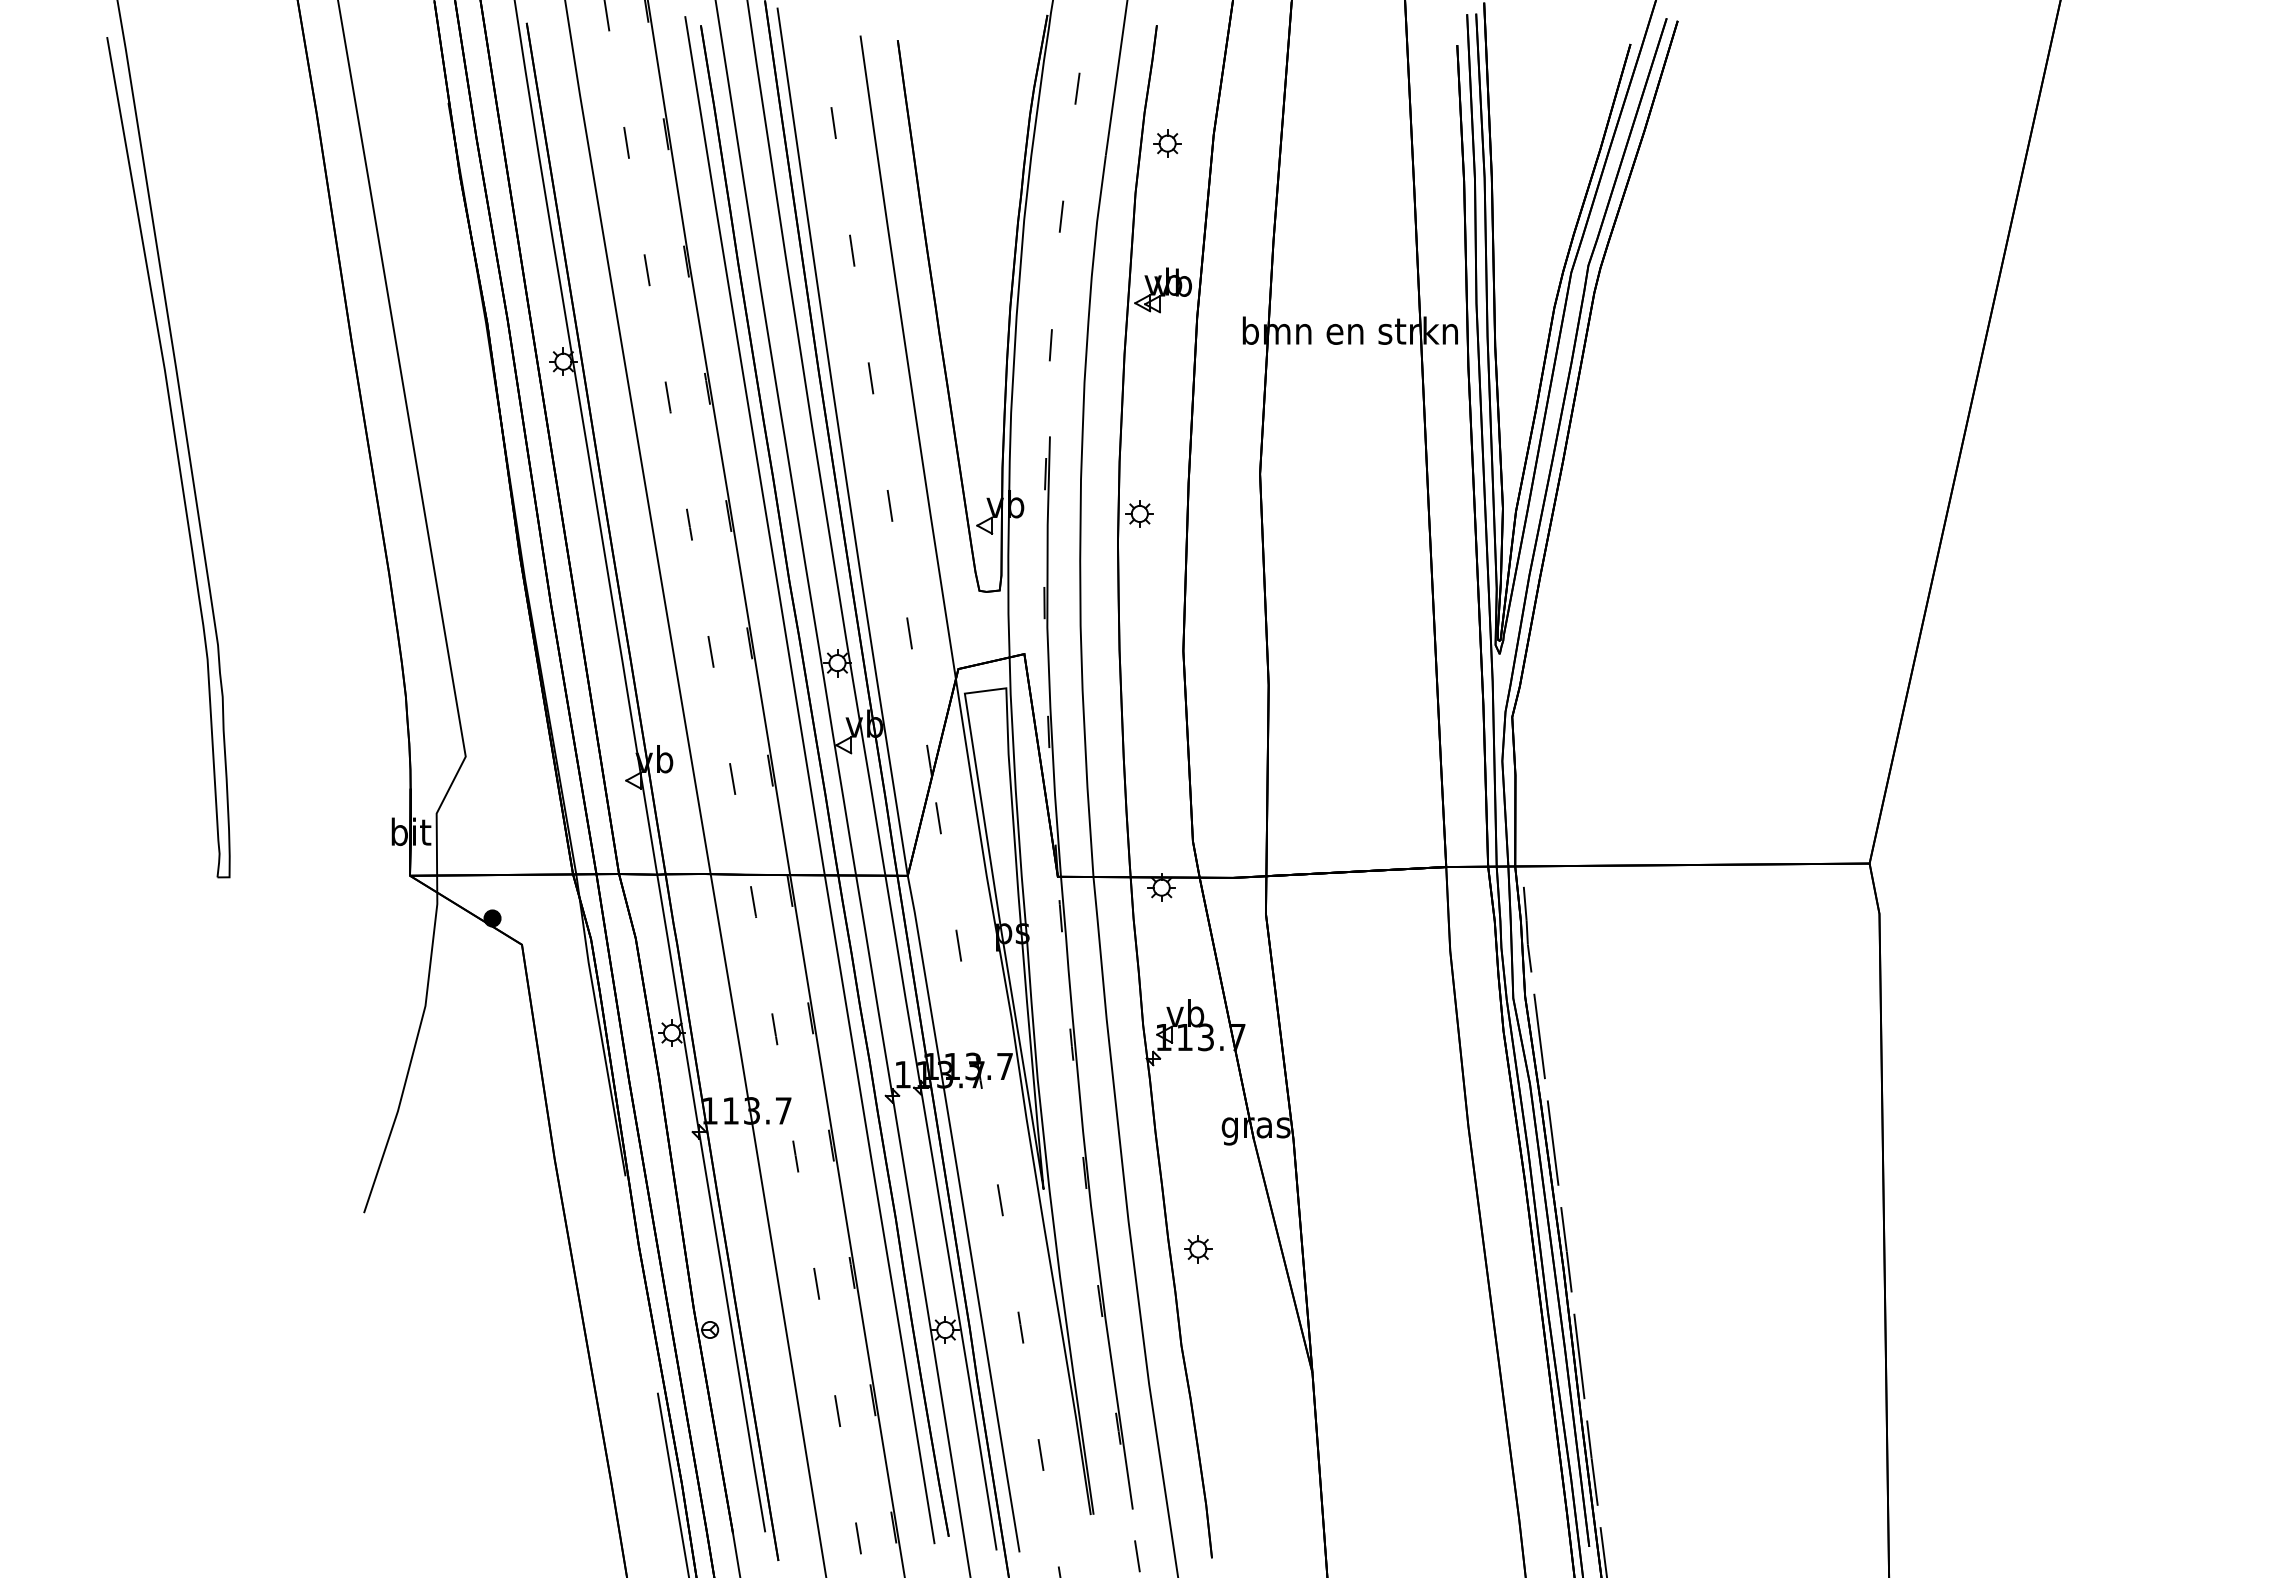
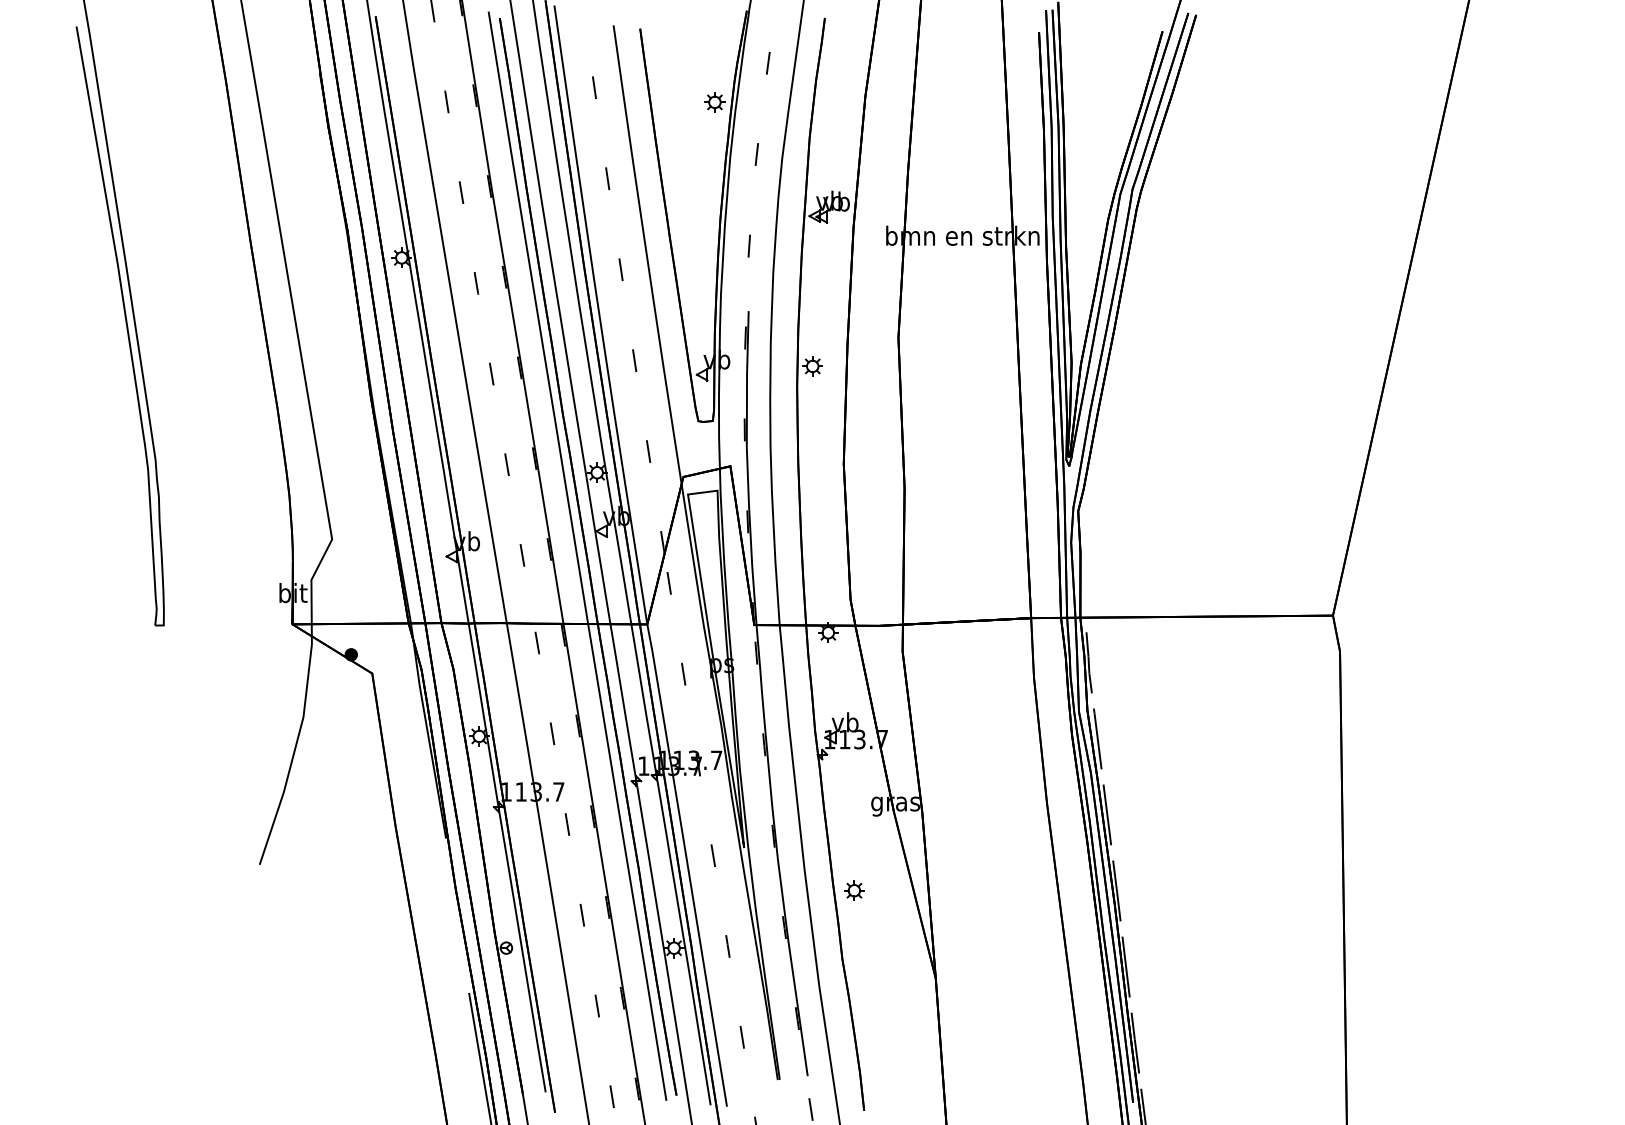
part: (1167, 143) -> (714, 102), moved

